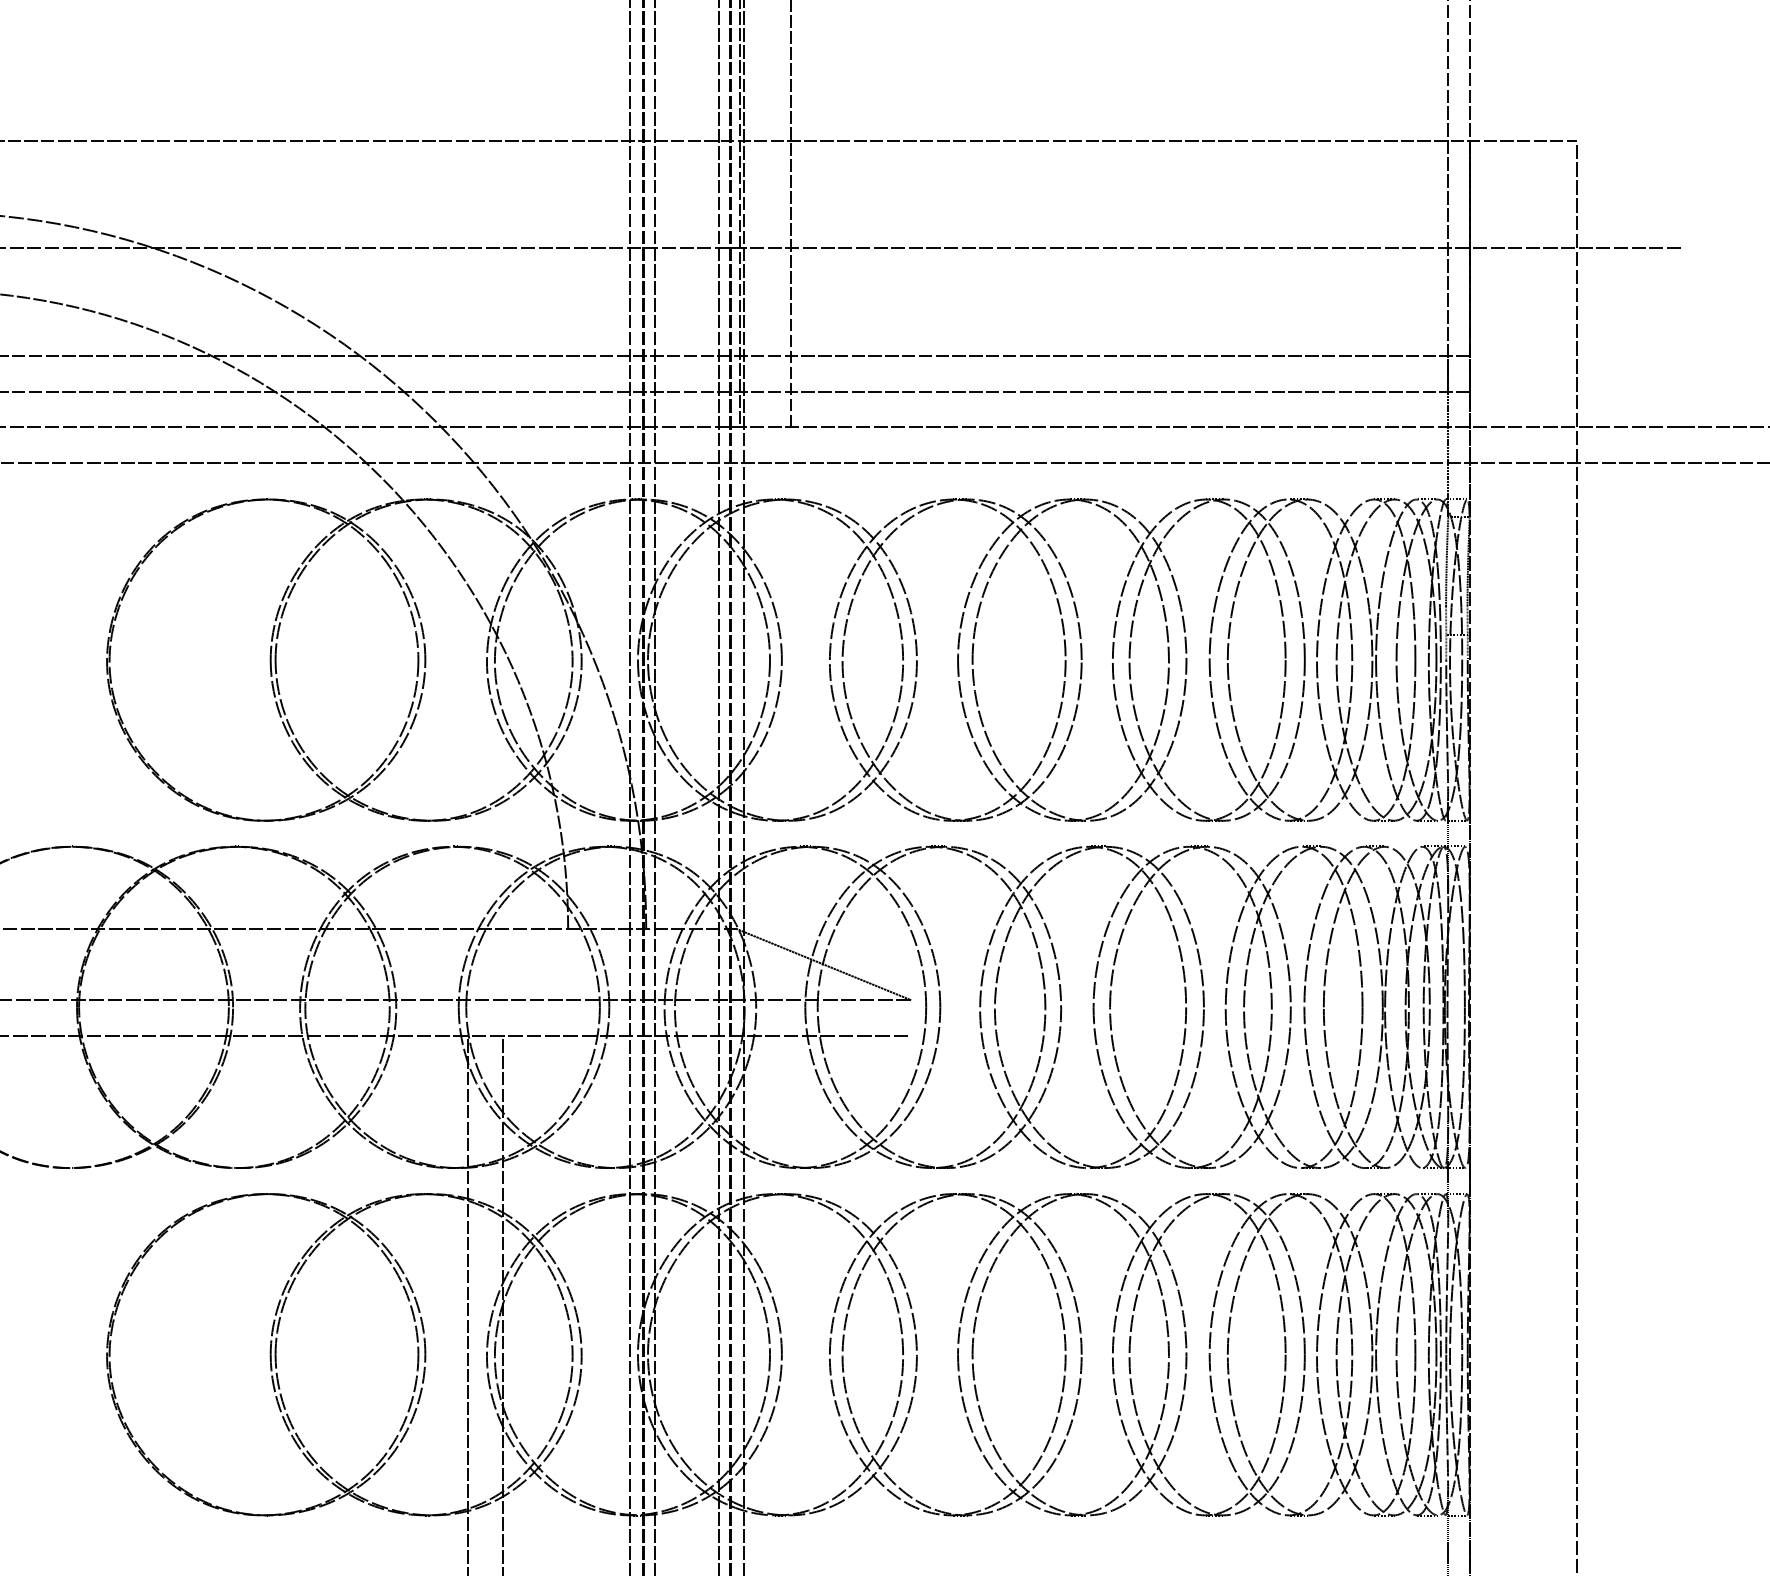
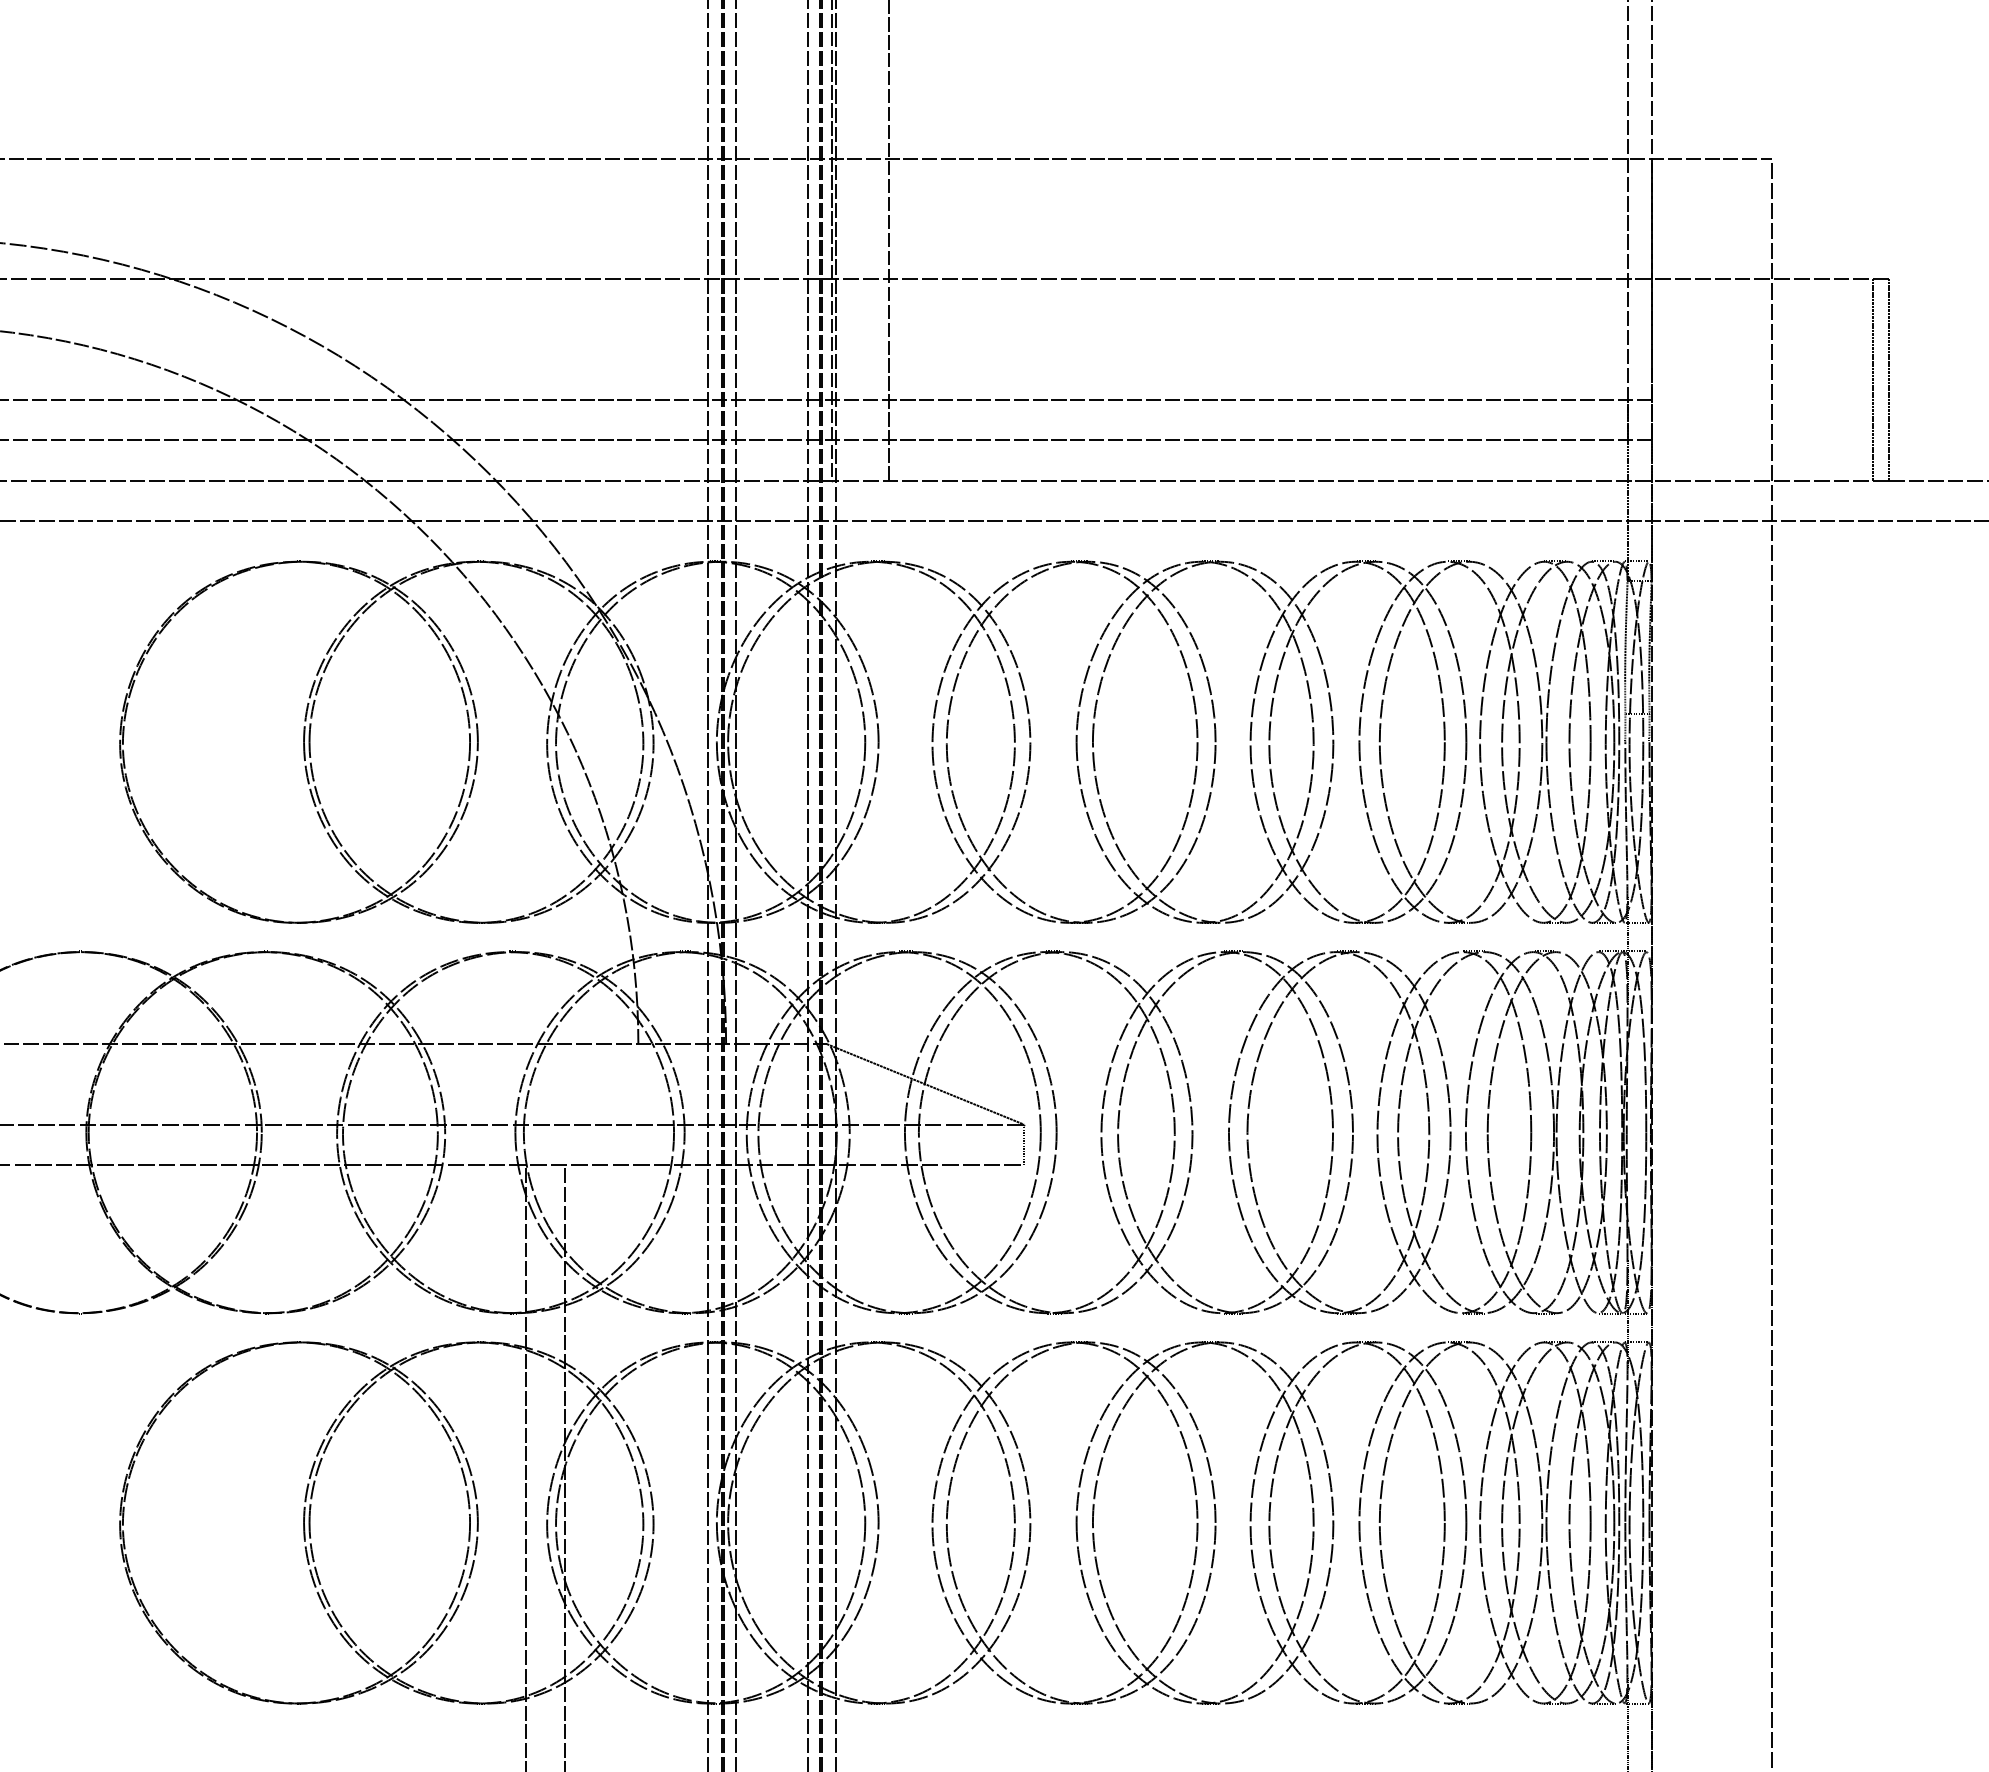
line: (1666, 337) -> (1872, 379), added
line: (1681, 337) -> (1889, 379), added
line: (910, 1017) -> (1023, 1144), added

